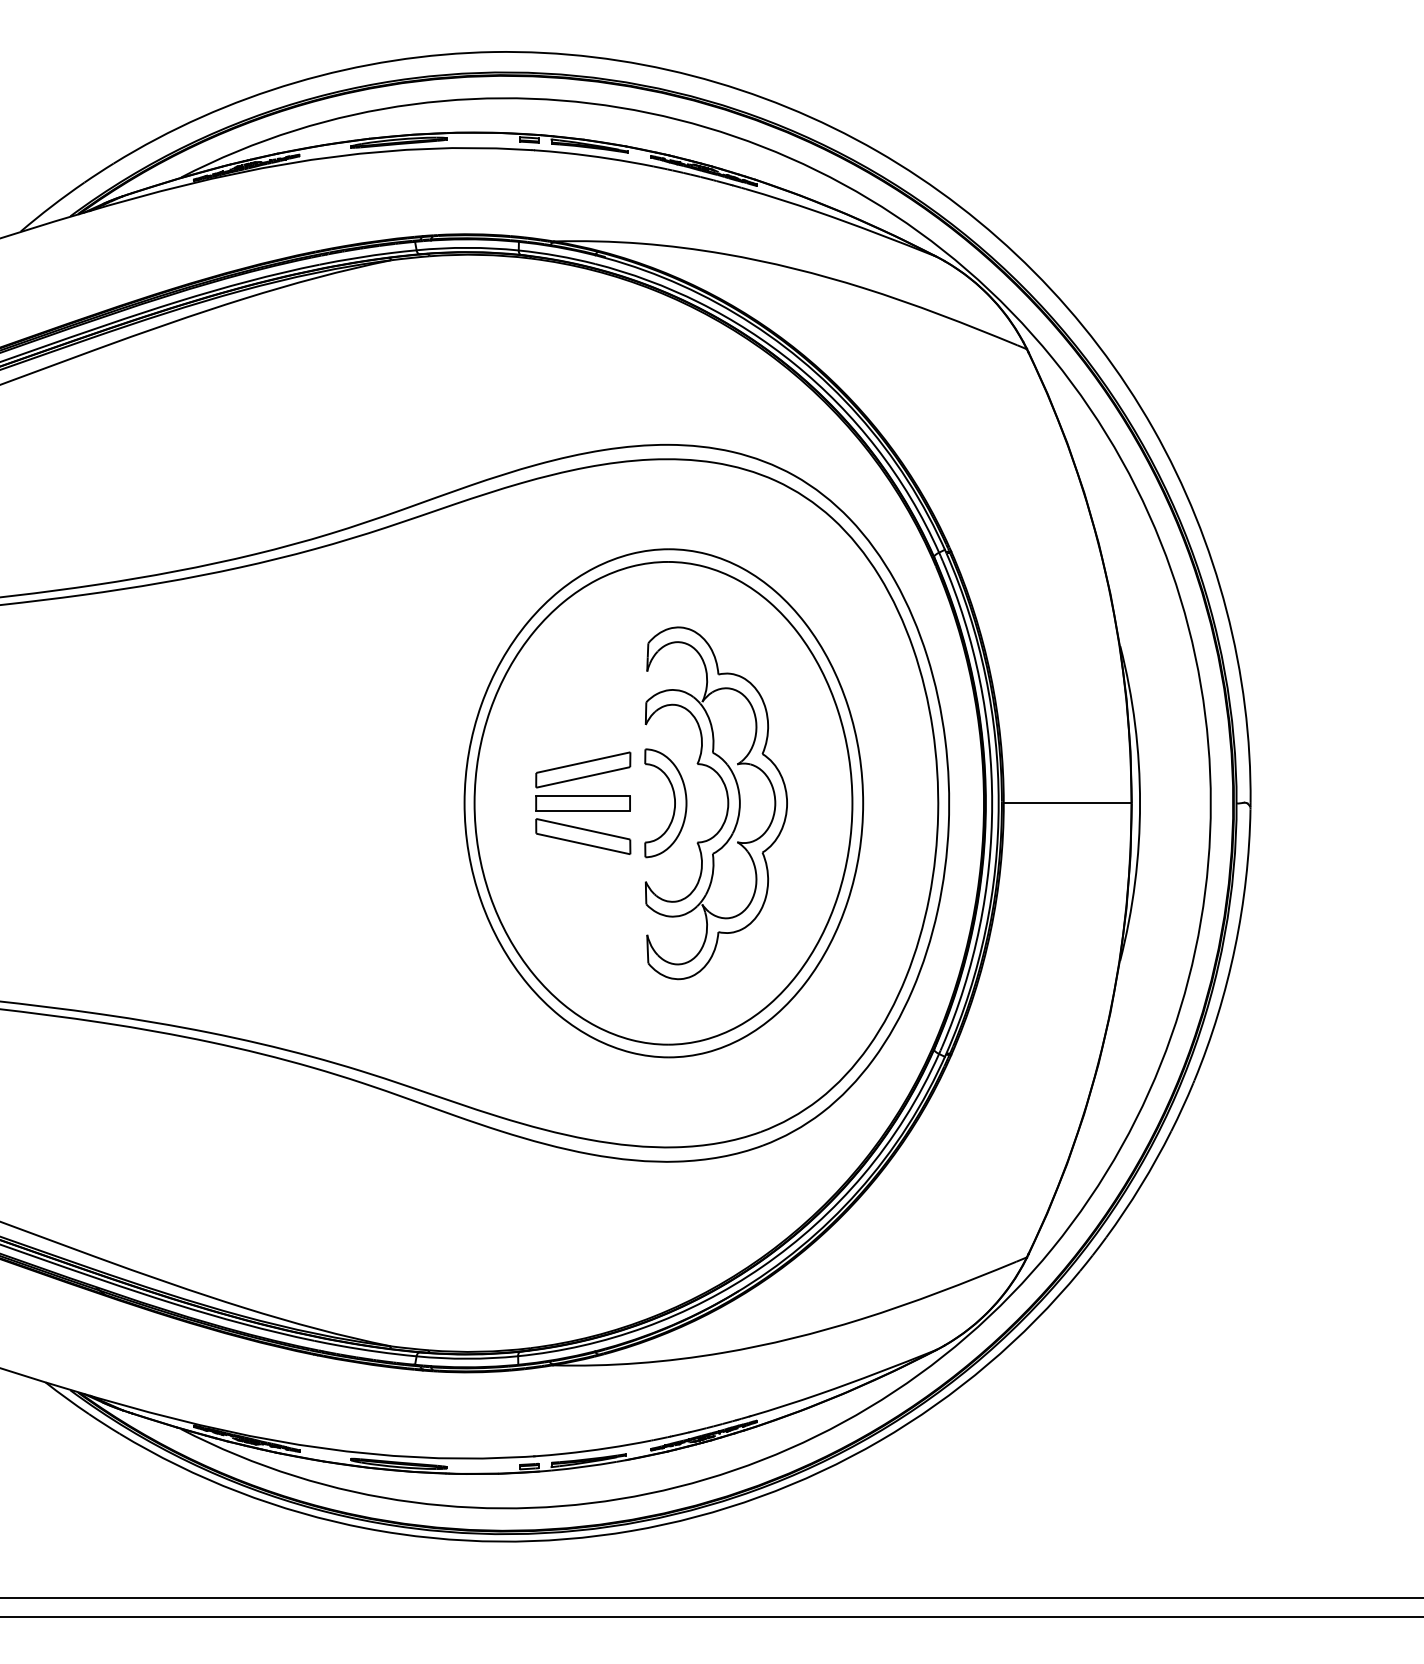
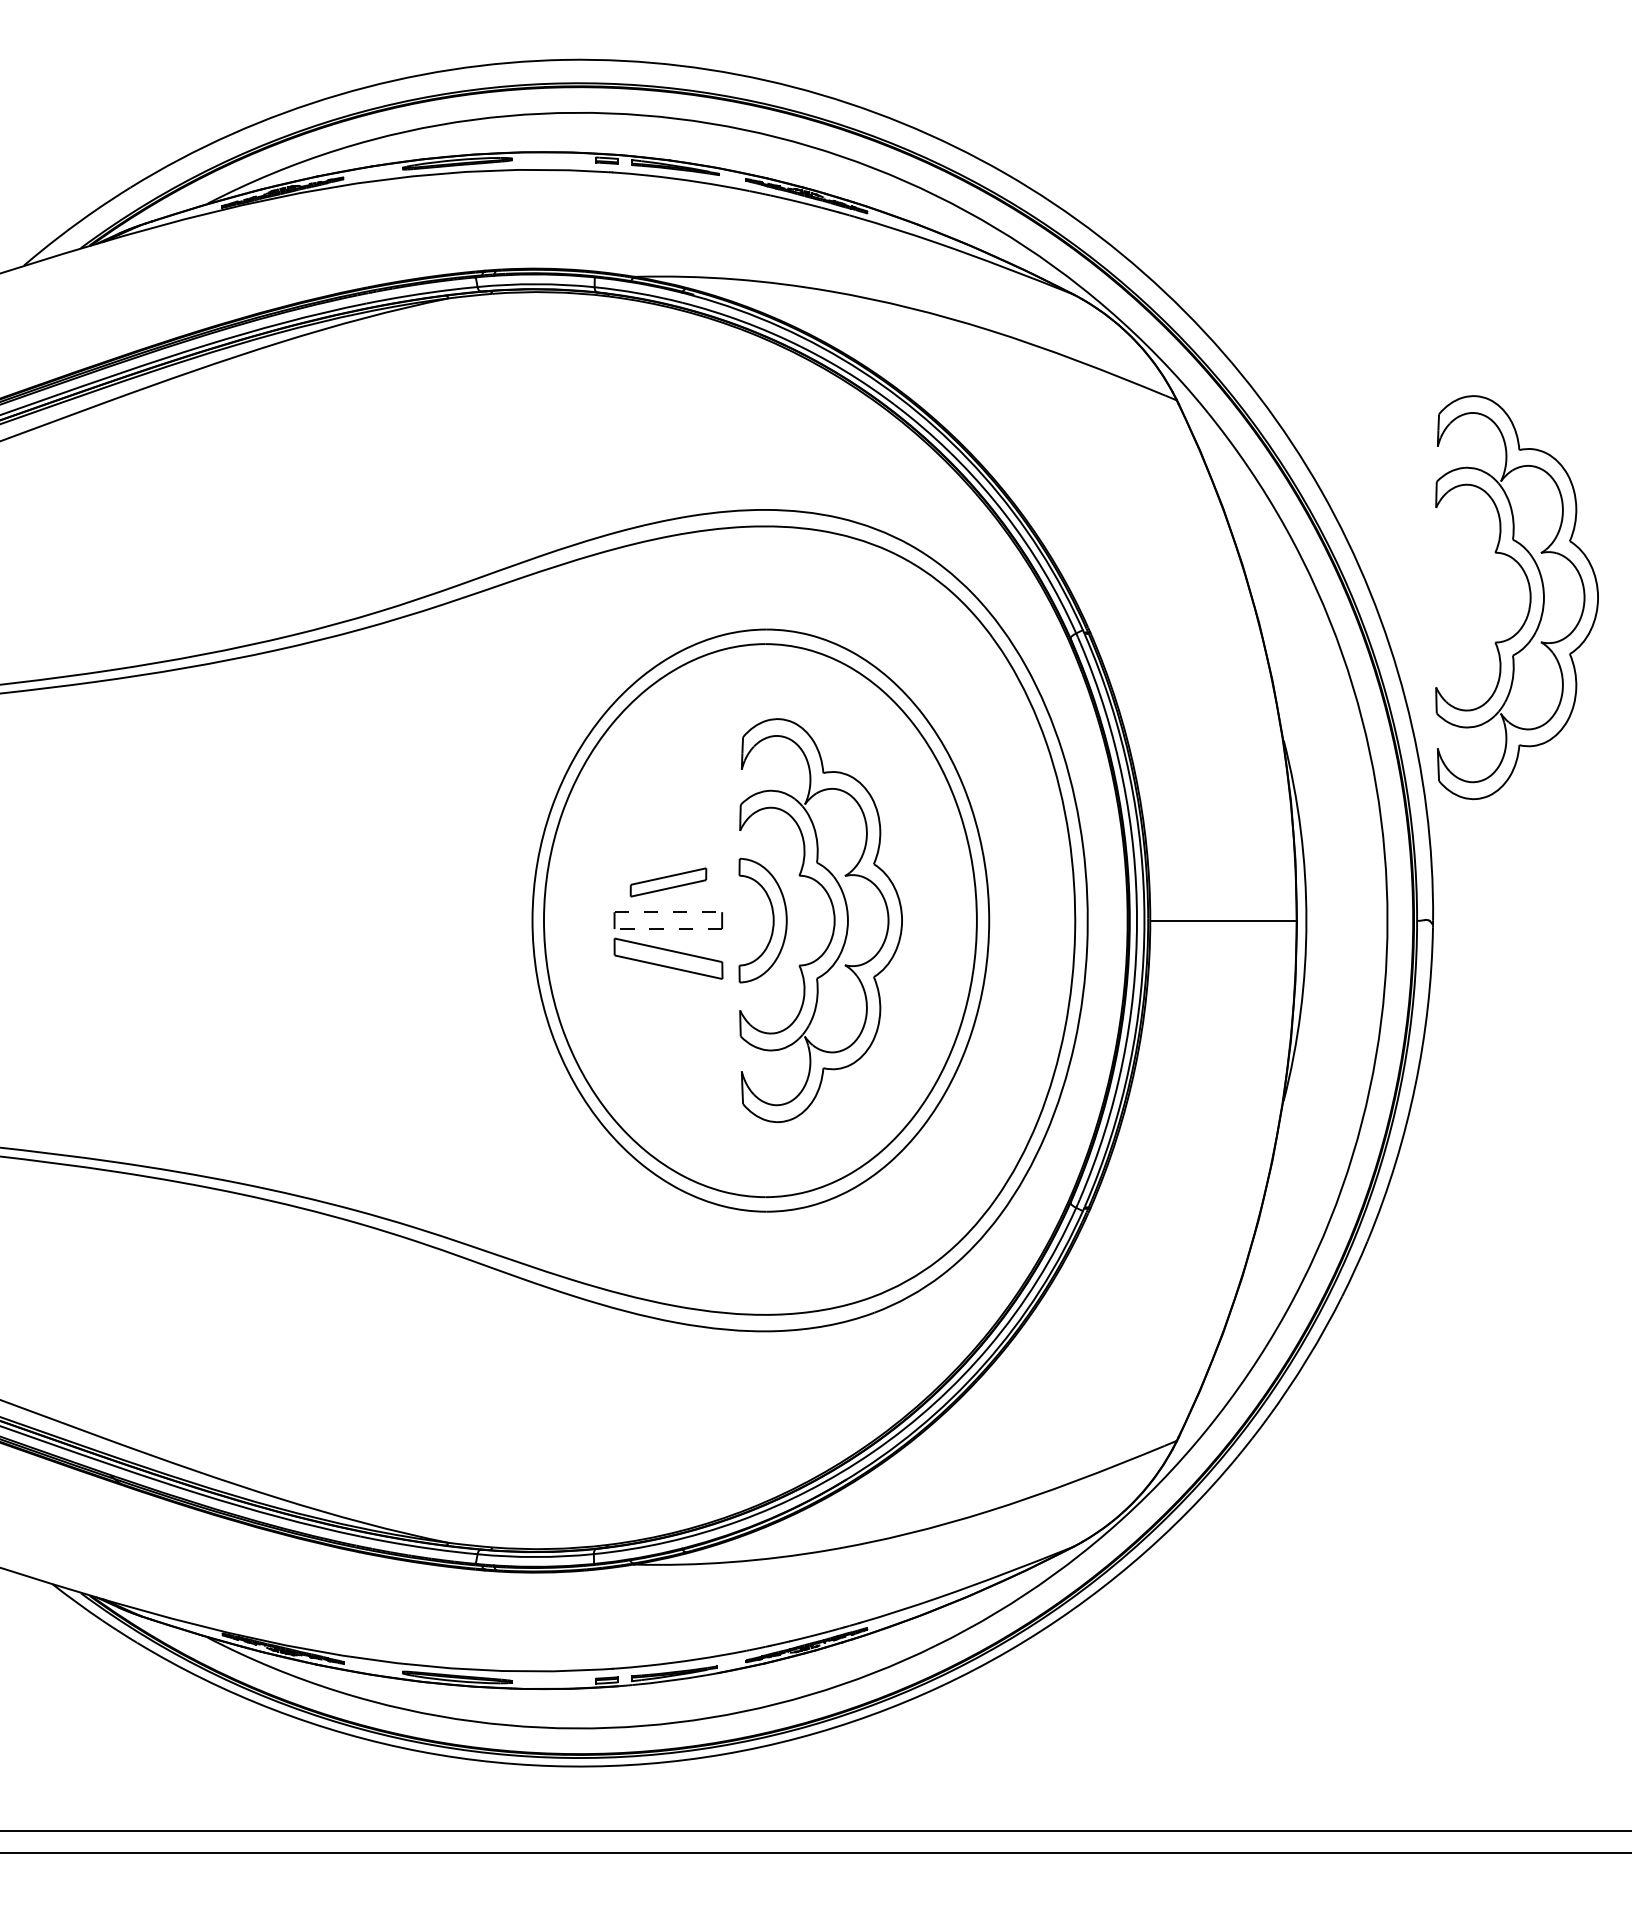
part: (1334, 521) -> (1529, 597), added
part: (583, 770) -> (668, 882), size x0.7
line: (583, 796) -> (668, 912), solid -> dashed
line: (583, 811) -> (668, 929), solid -> dashed

